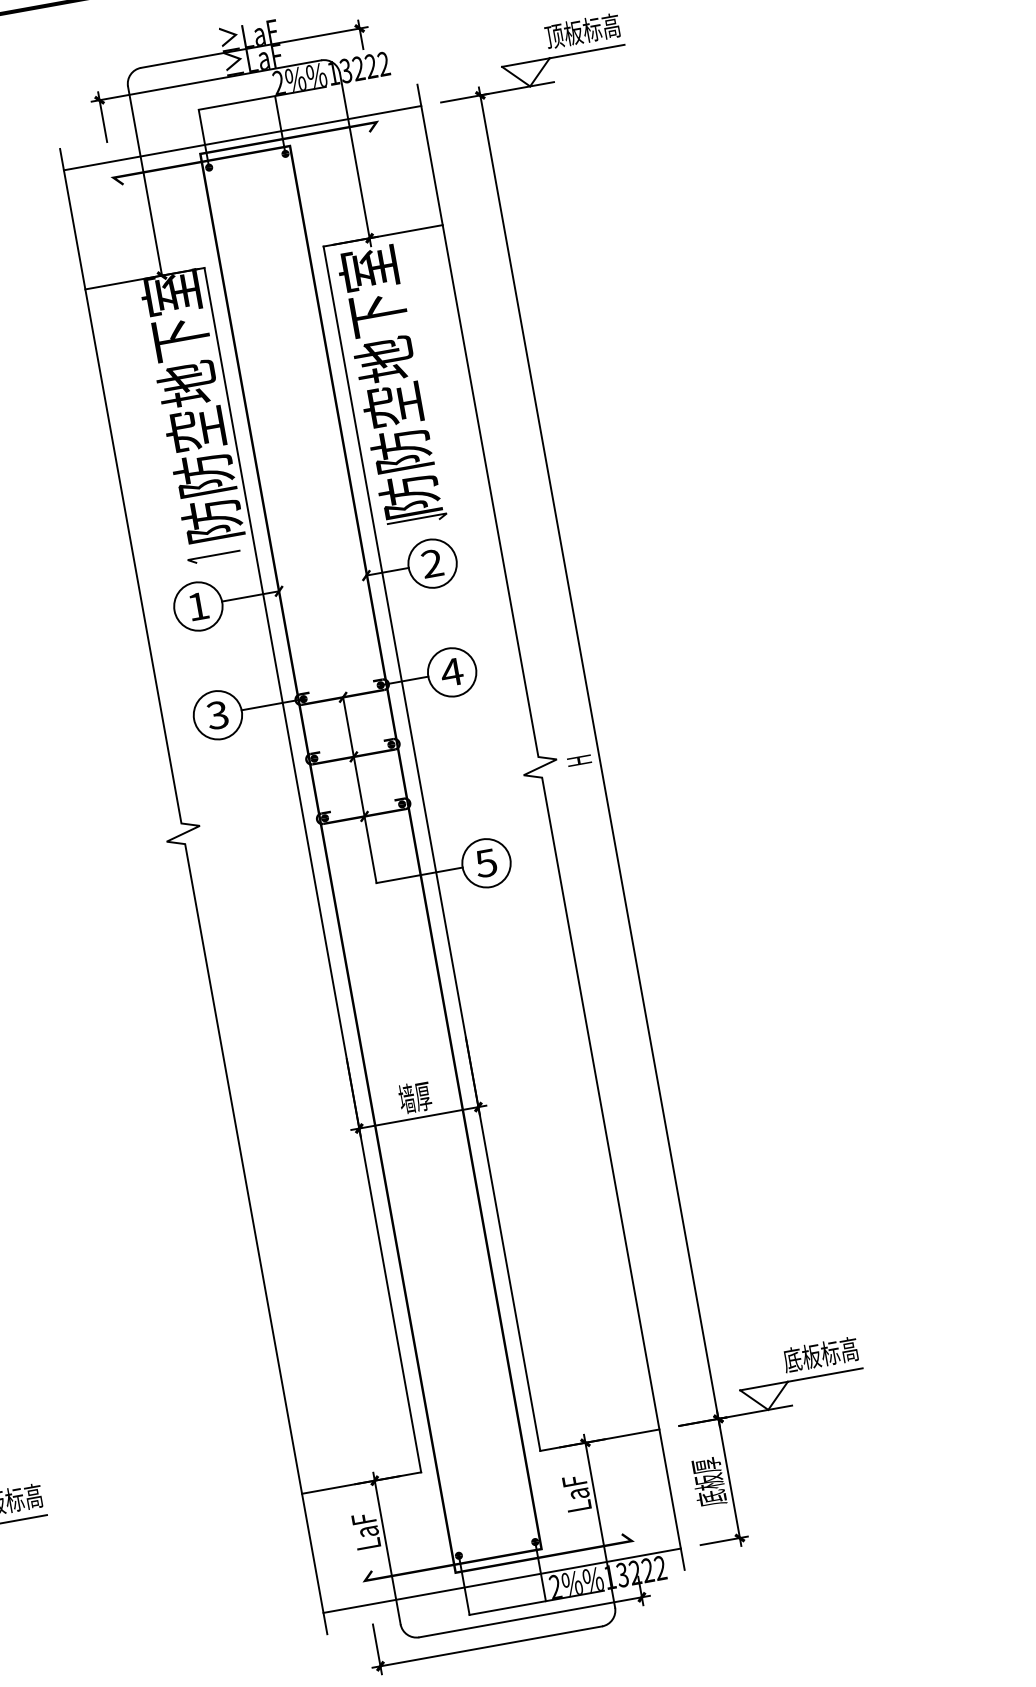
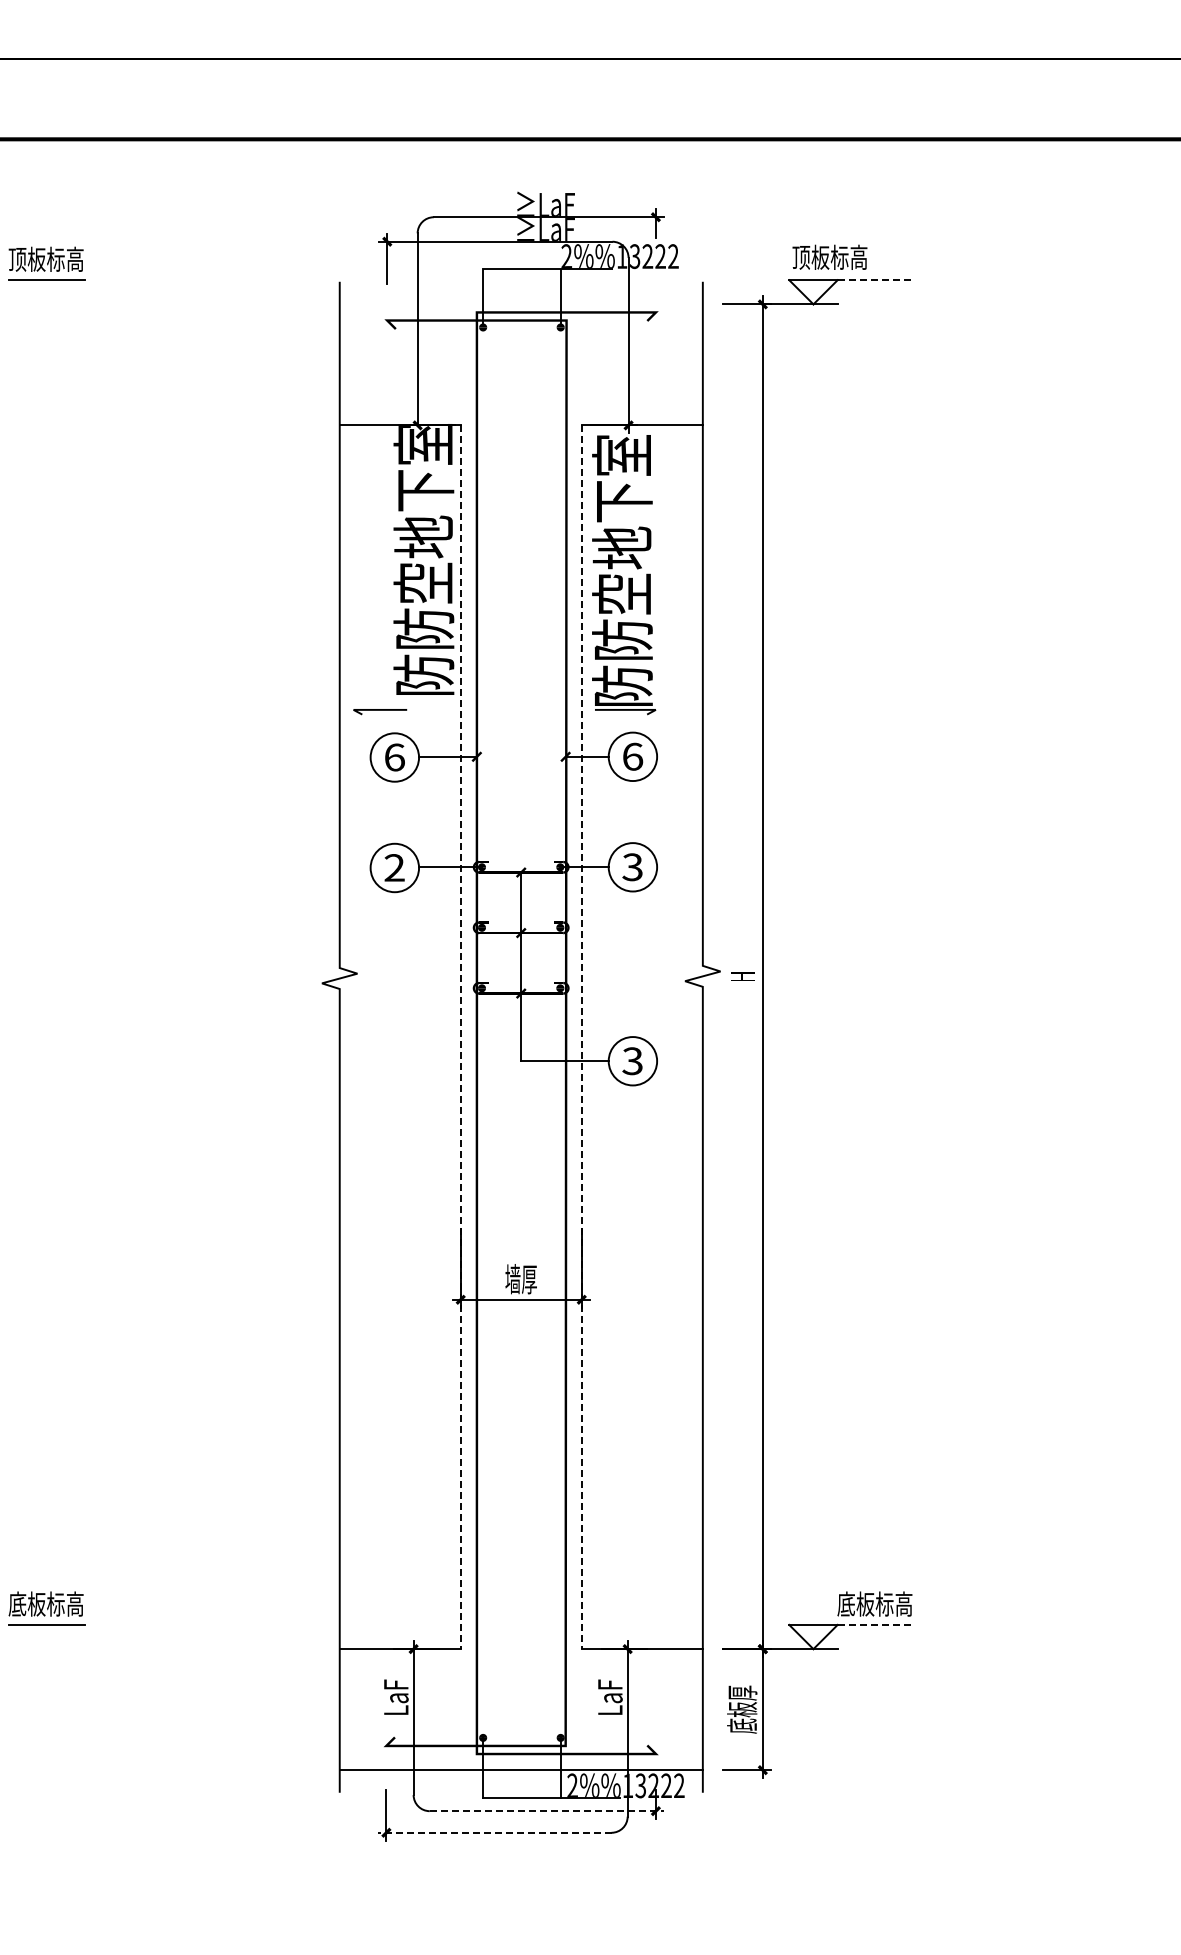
text: (582, 30) -> (829, 256), moved
line: (587, 51) -> (876, 280), solid -> dashed
line: (241, 138) -> (520, 304), removed
line: (214, 555) -> (380, 710), moved
text: (432, 563) -> (632, 756), 2 -> 6
text: (198, 606) -> (394, 757), 1 -> 6
text: (451, 672) -> (632, 867), 4 -> 3
text: (217, 714) -> (394, 867), 3 -> 2
line: (431, 849) -> (581, 1037), solid -> dashed
text: (485, 862) -> (632, 1060), 5 -> 3
line: (312, 870) -> (460, 1037), solid -> dashed
line: (825, 1374) -> (876, 1624), solid -> dashed
line: (535, 1616) -> (547, 1811), solid -> dashed
line: (486, 1646) -> (494, 1832), solid -> dashed

